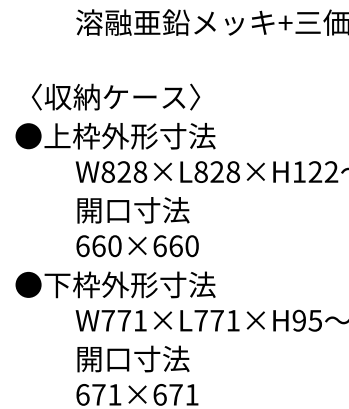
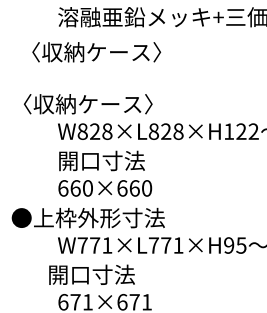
text: (115, 97) -> (96, 52), moved
text: (114, 136) -> (87, 104), ●上枠外形寸法 -> 〈収納ケース〉
text: (56, 285) -> (43, 218), ●下枠外形寸法 -> ●上枠外形寸法
text: (132, 358) -> (91, 274), moved

